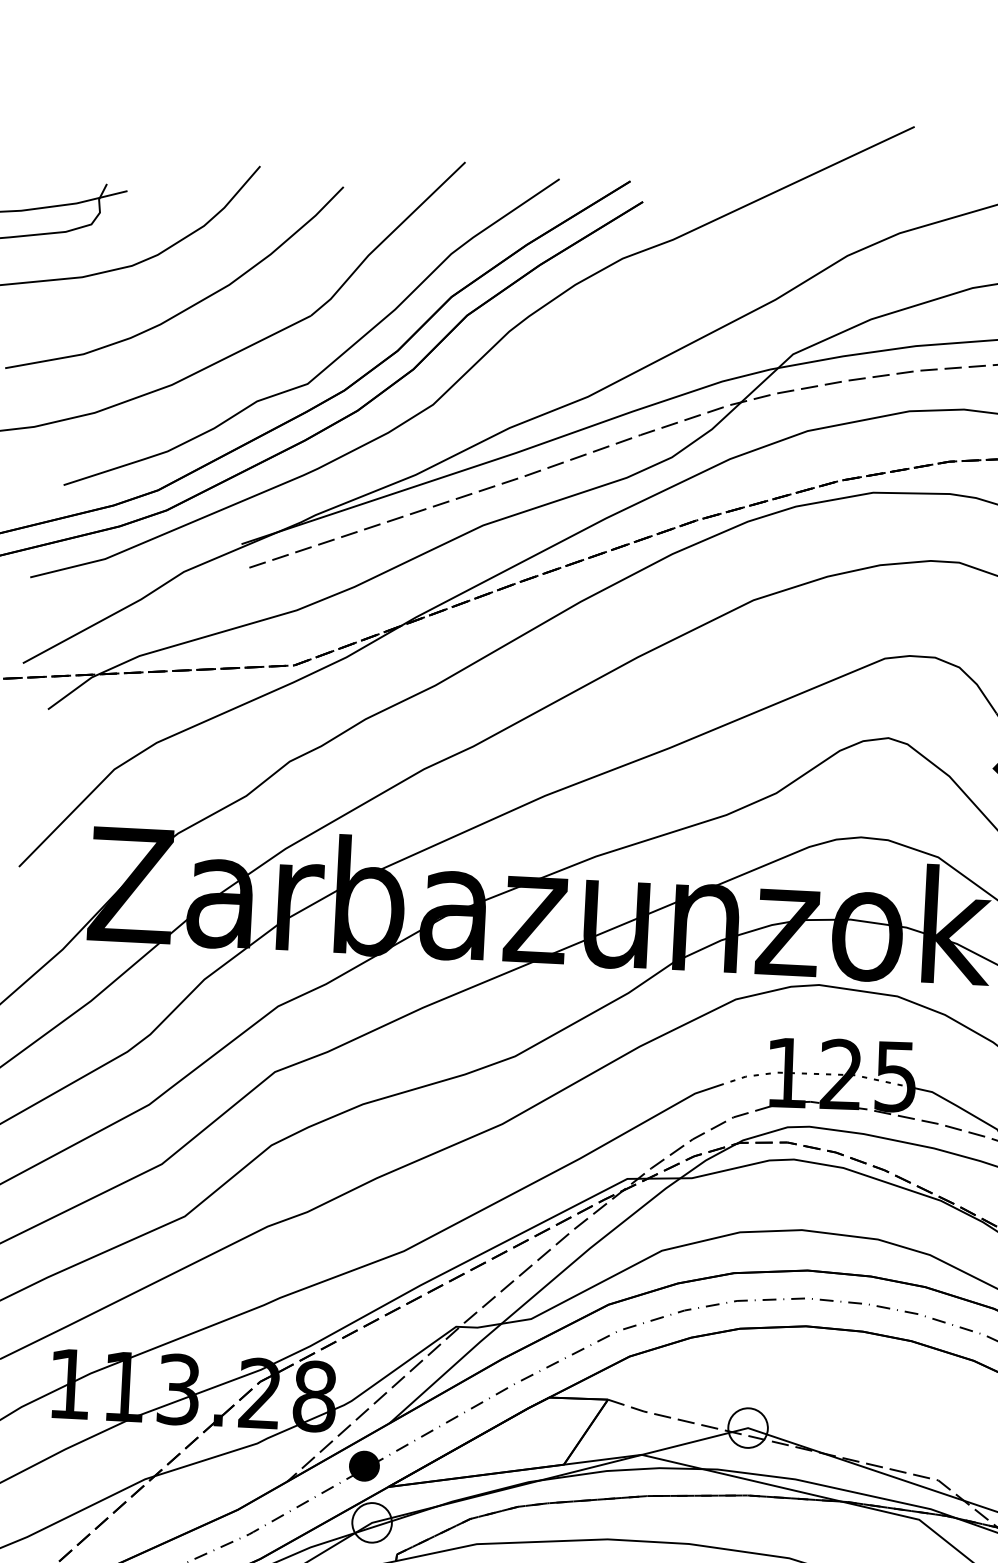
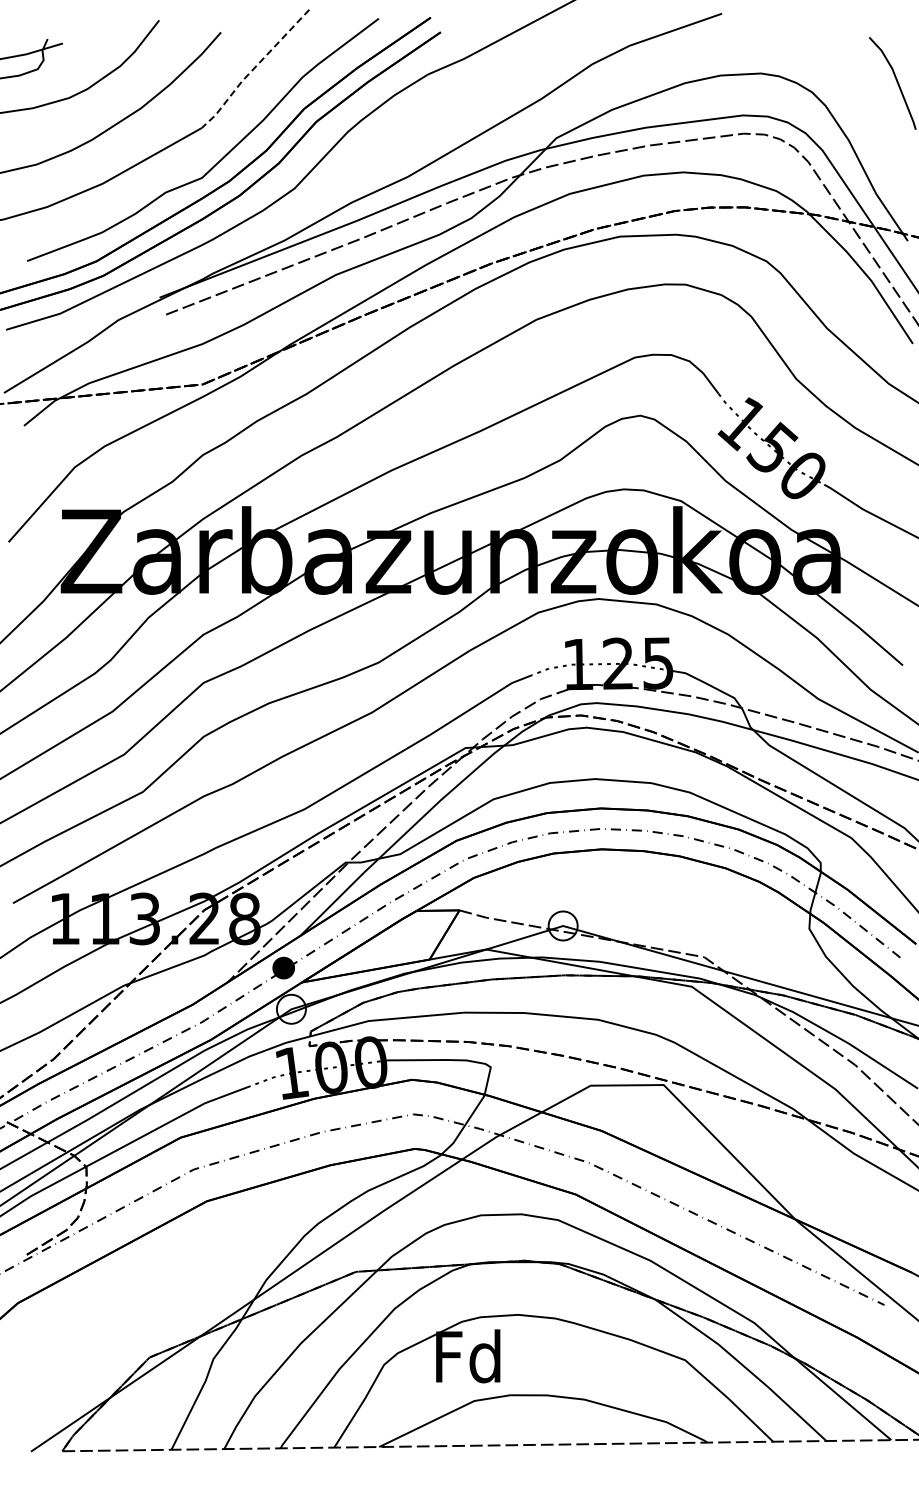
line: (385, 239) -> (253, 69), solid -> dashed

